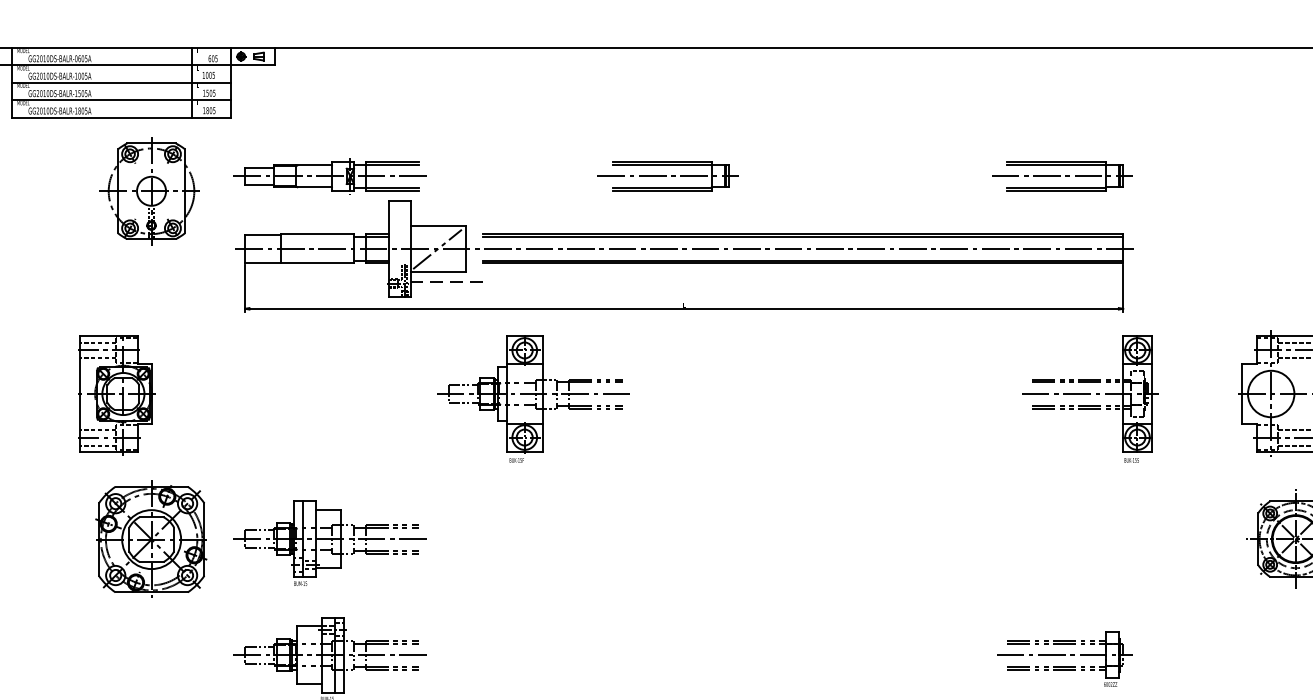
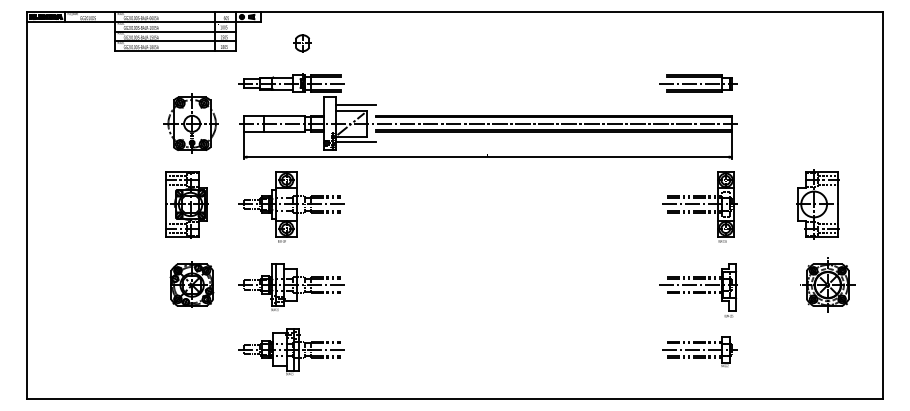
part: (350, 104) -> (302, 43), added
part: (668, 176) -> (479, 83), removed
part: (148, 190) -> (190, 123), moved
line: (447, 215) -> (356, 105), added
line: (447, 282) -> (356, 142), dashed -> solid
part: (116, 394) -> (186, 204), moved
part: (533, 397) -> (291, 206), moved
part: (1089, 397) -> (699, 206), moved
part: (150, 538) -> (191, 284), size x0.71
part: (1062, 548) -> (698, 290), added

